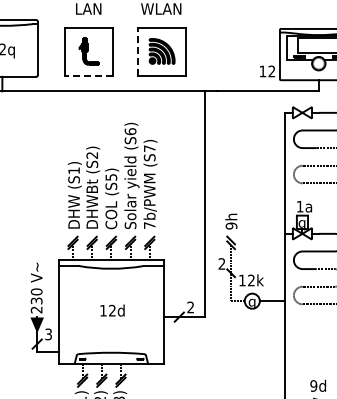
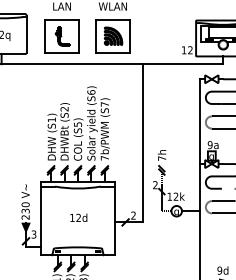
line: (137, 51) -> (96, 36), dashed -> solid
line: (88, 75) -> (61, 53), dashed -> solid
text: (299, 206) -> (209, 144), 1a -> 9a
text: (231, 225) -> (162, 158), 9h -> 7h

